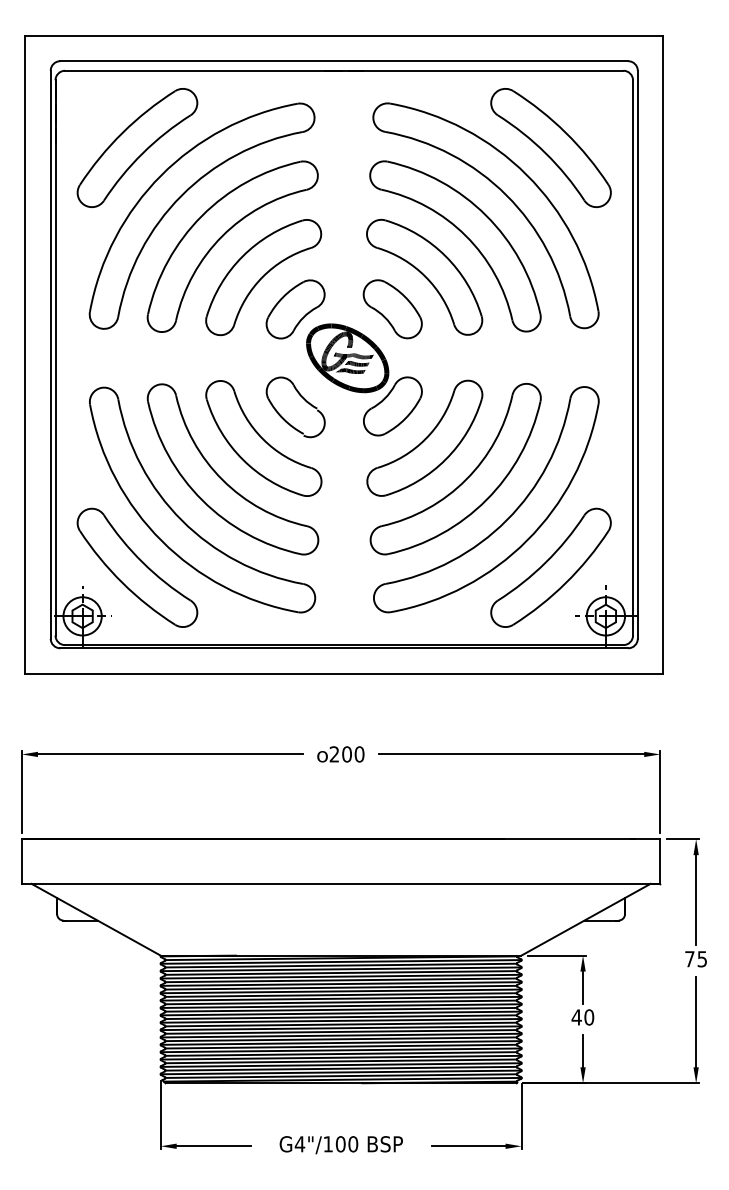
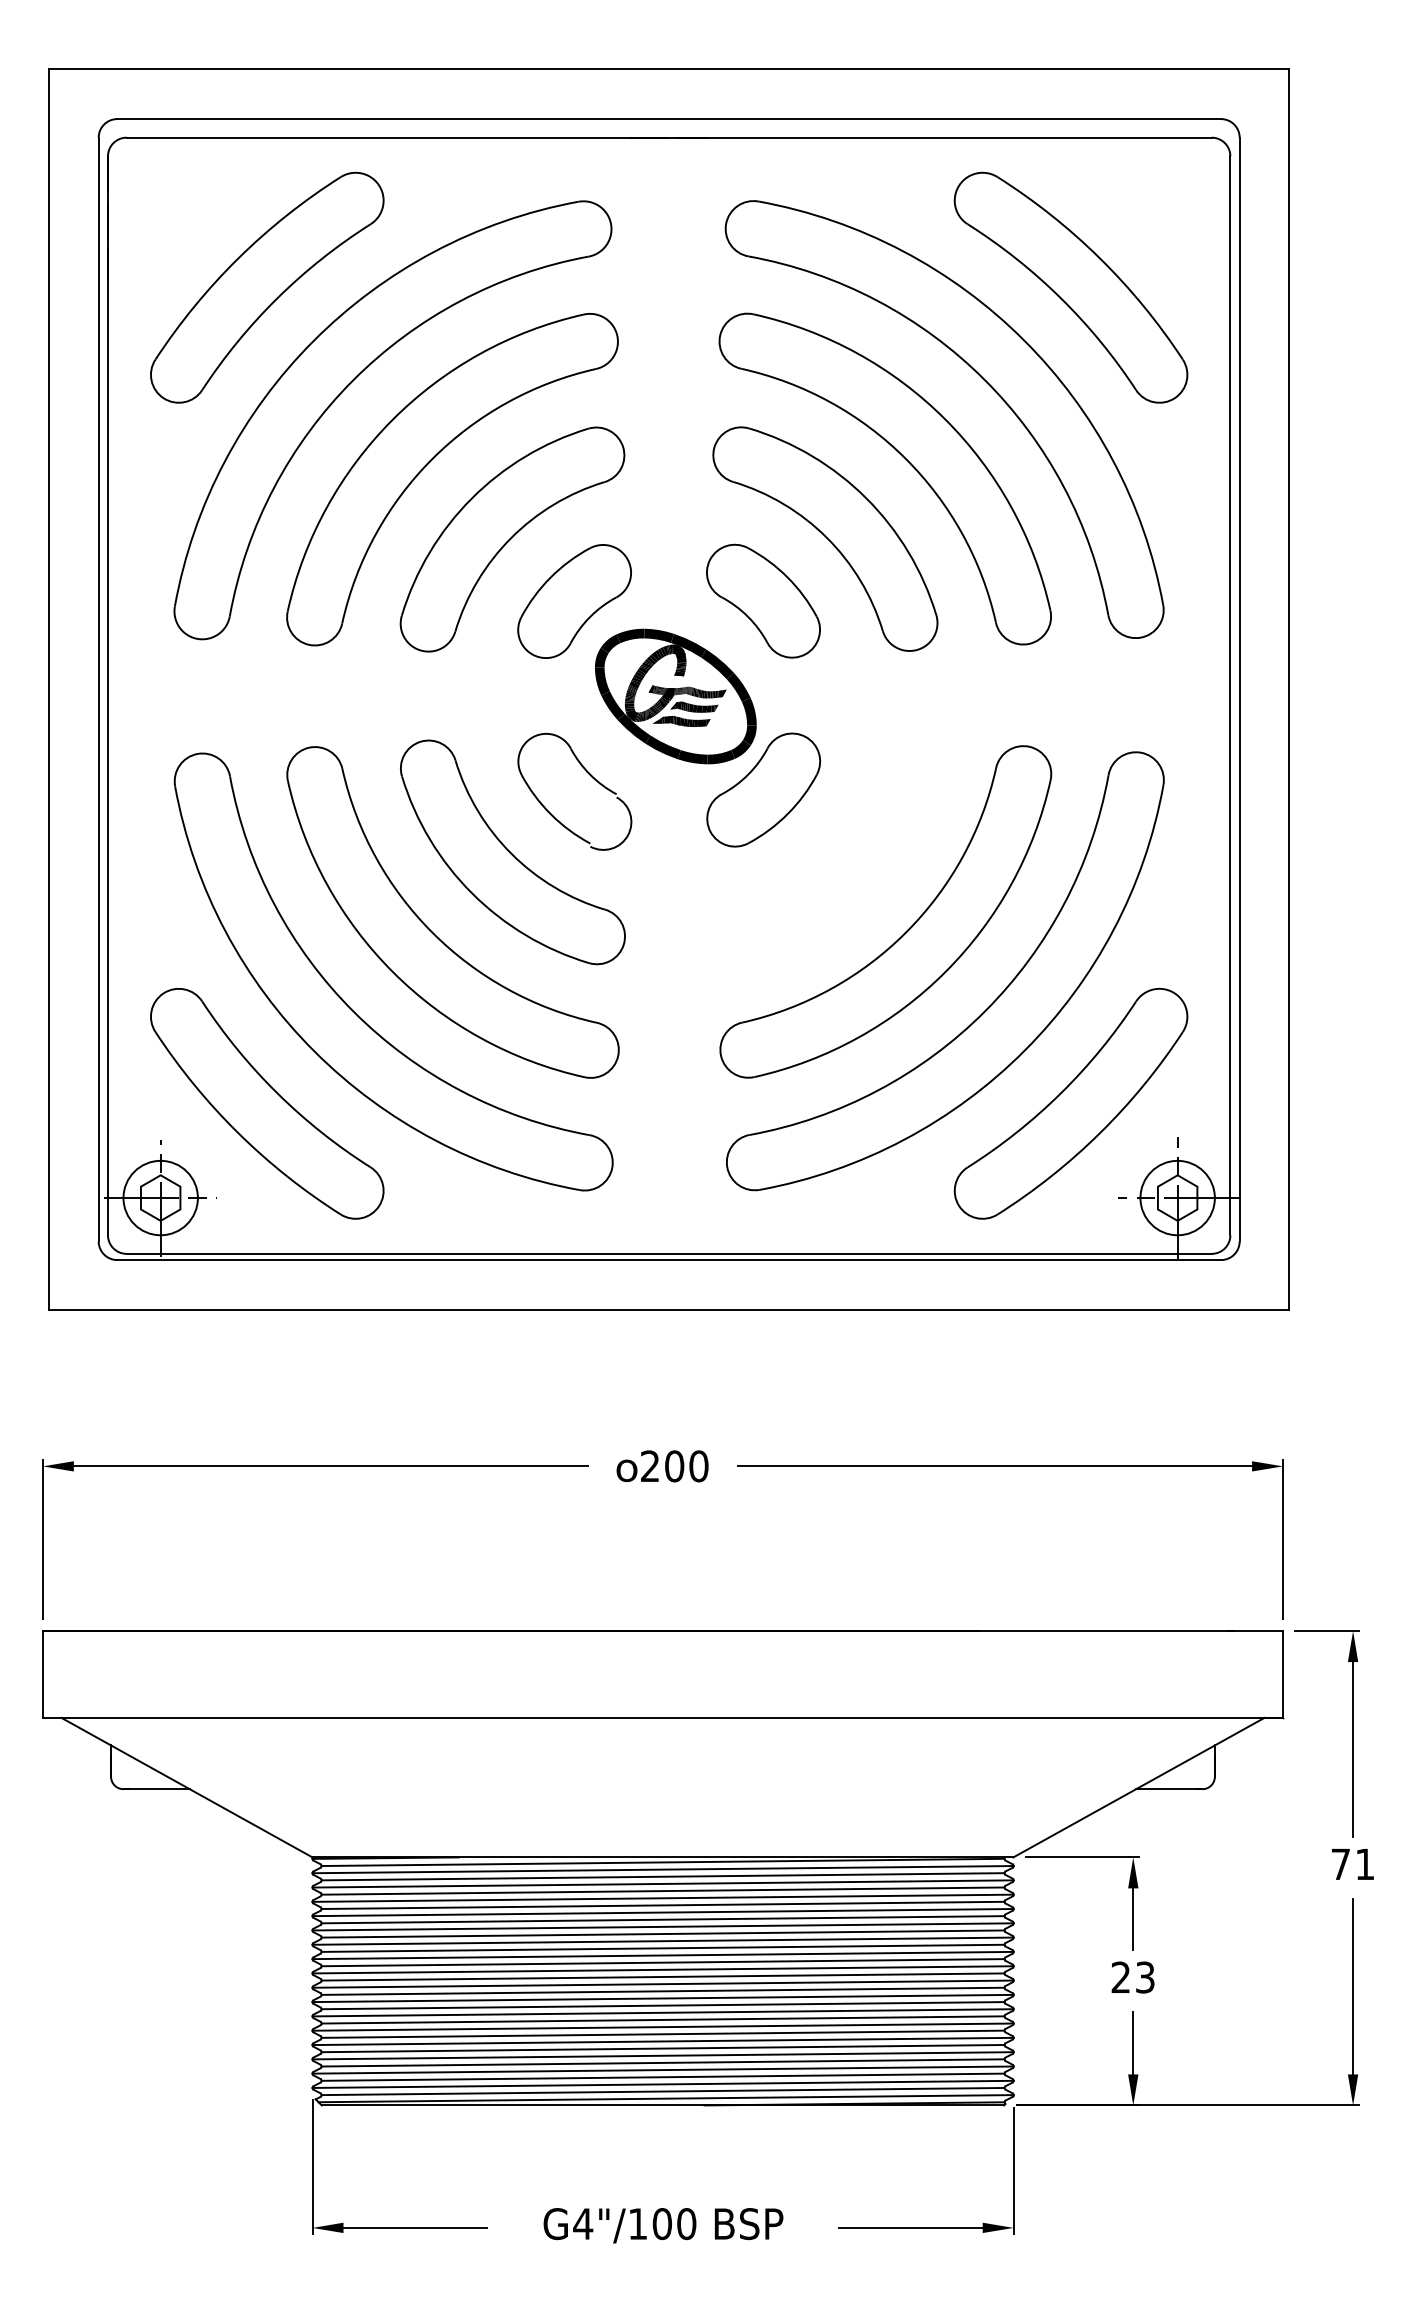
part: (424, 437) -> (825, 850), removed
text: (701, 959) -> (1363, 1864), 75 -> 71
text: (582, 1017) -> (1132, 1977), 40 -> 23

